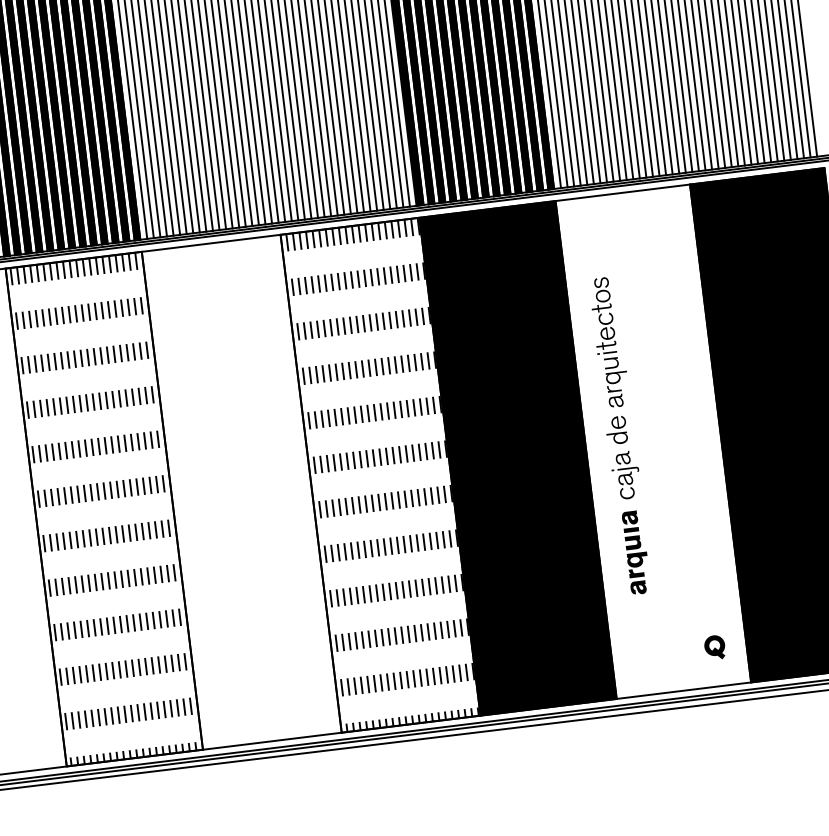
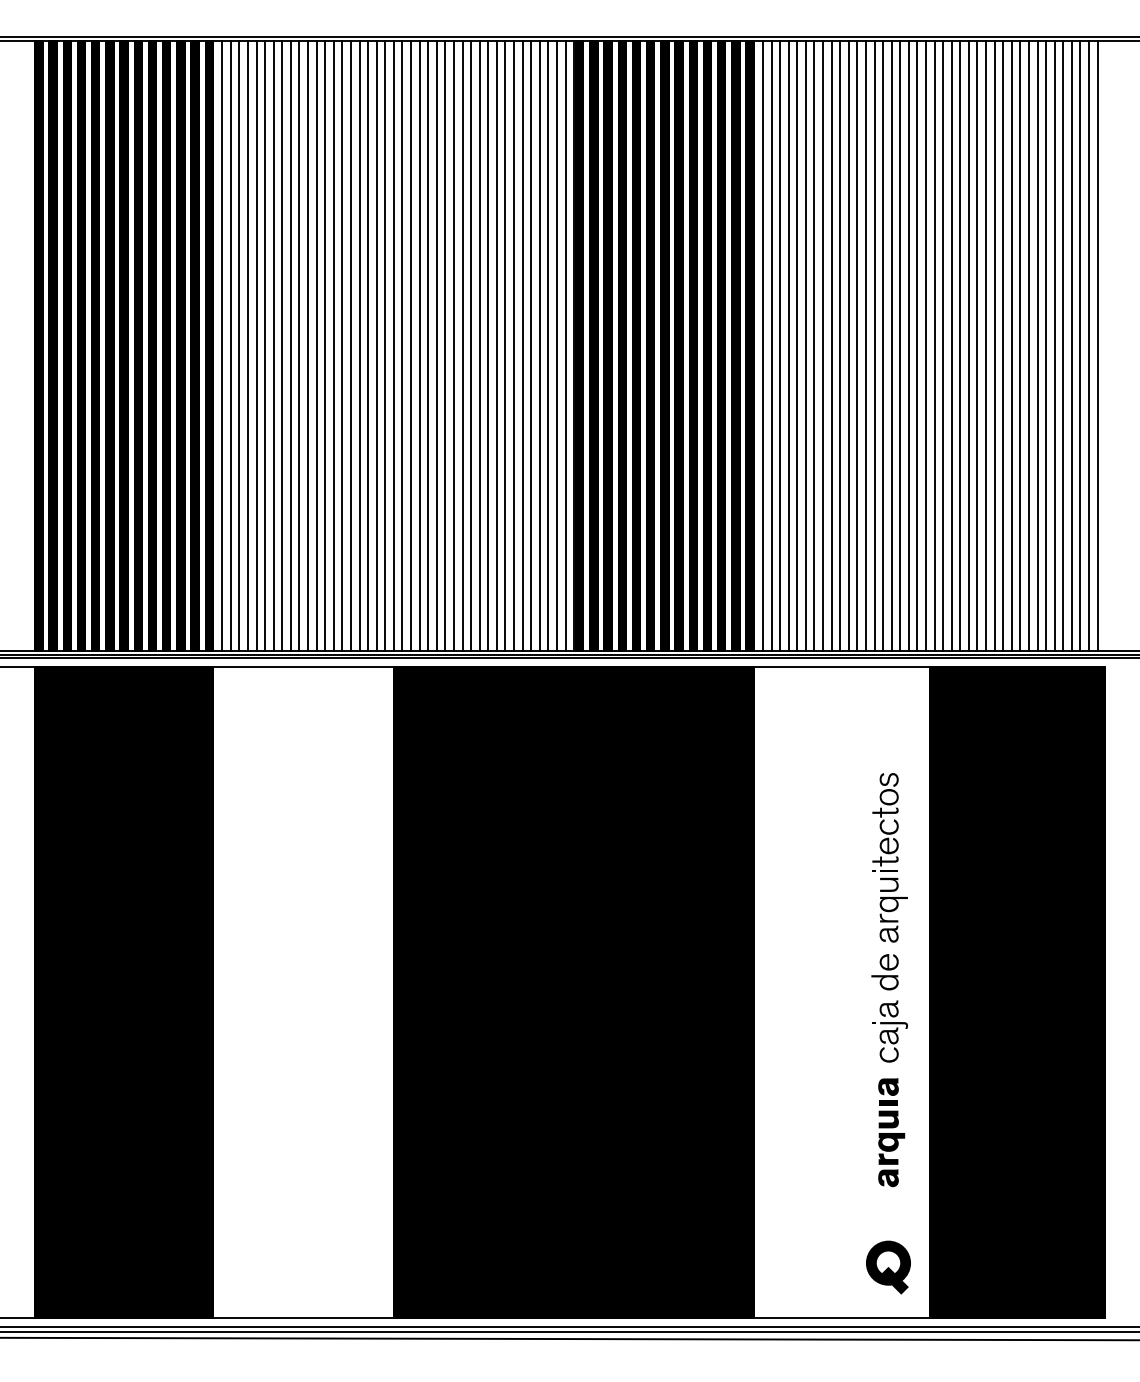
part: (620, 436) -> (889, 980), moved
fill: (380, 475) -> (484, 992), added
fill: (104, 509) -> (124, 992), added
part: (714, 647) -> (888, 1267), size x1.67

